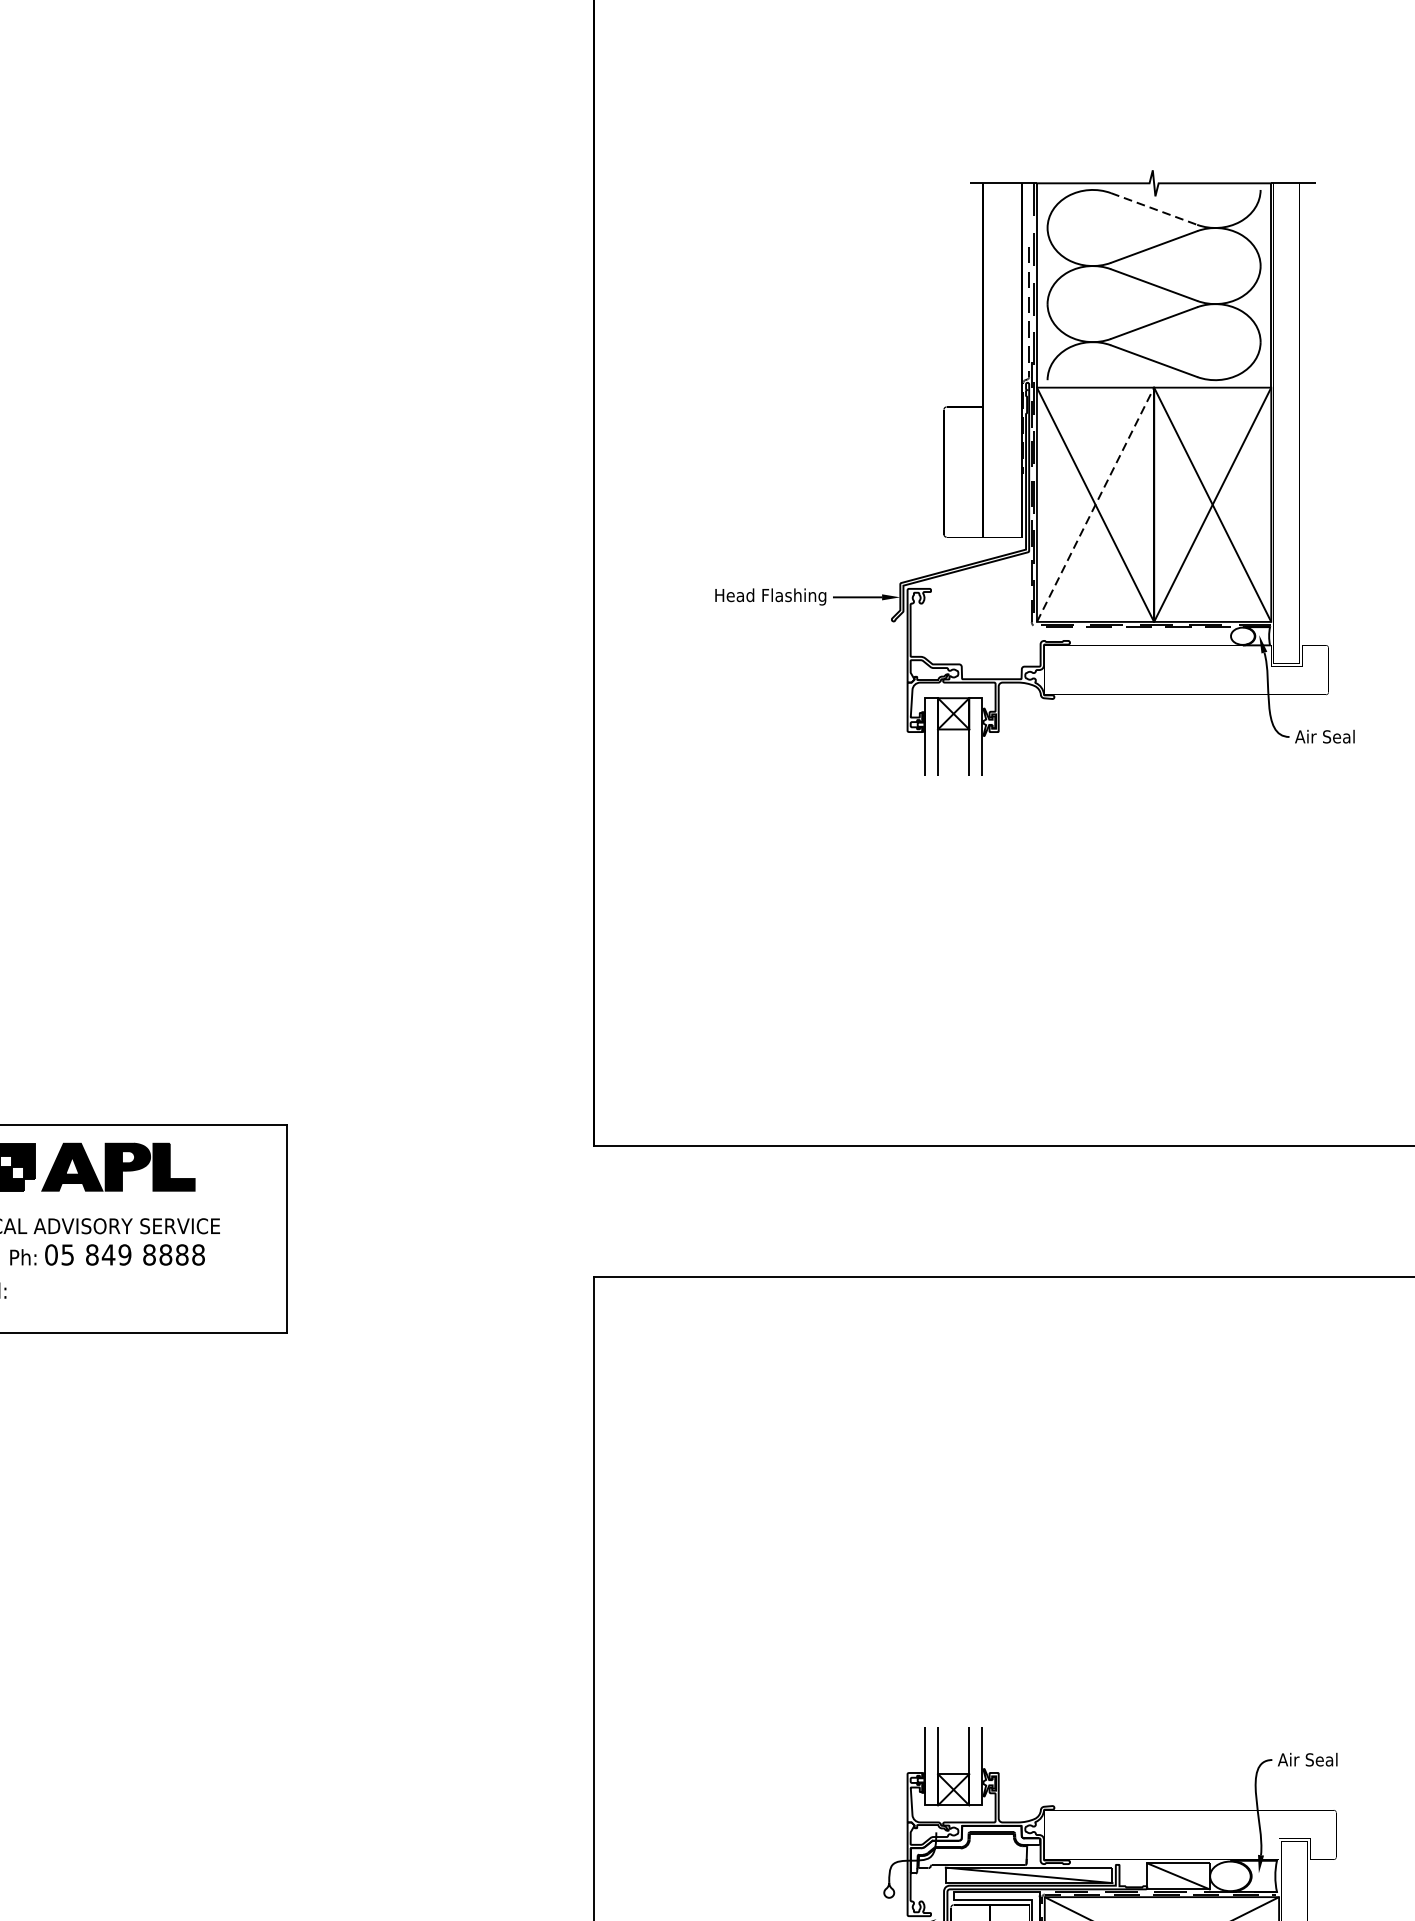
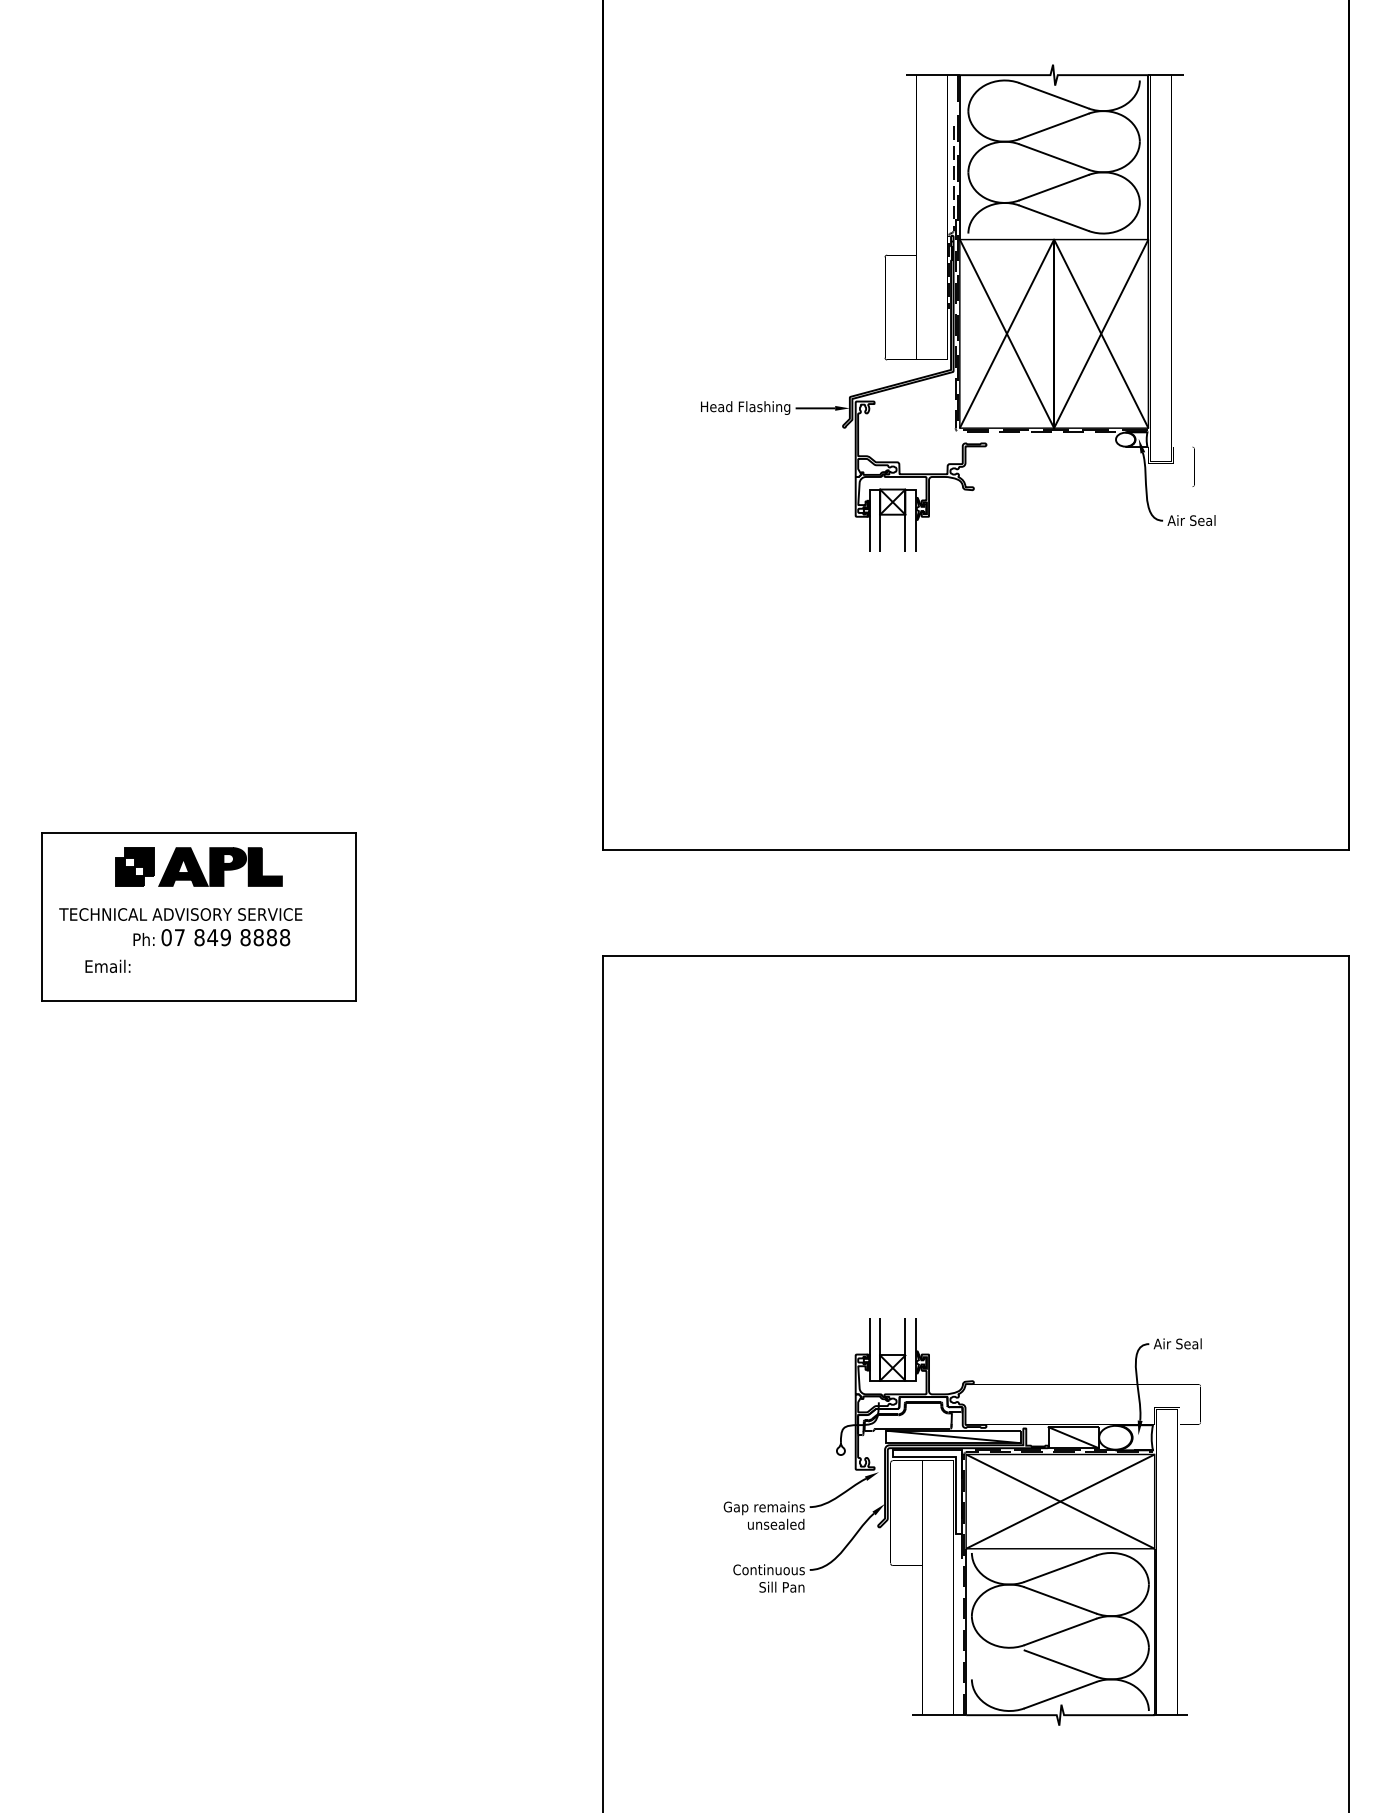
line: (1154, 208) -> (1054, 95), dashed -> solid
line: (1096, 504) -> (1007, 333), dashed -> solid
text: (67, 1254) -> (179, 937), 05 -> 07

